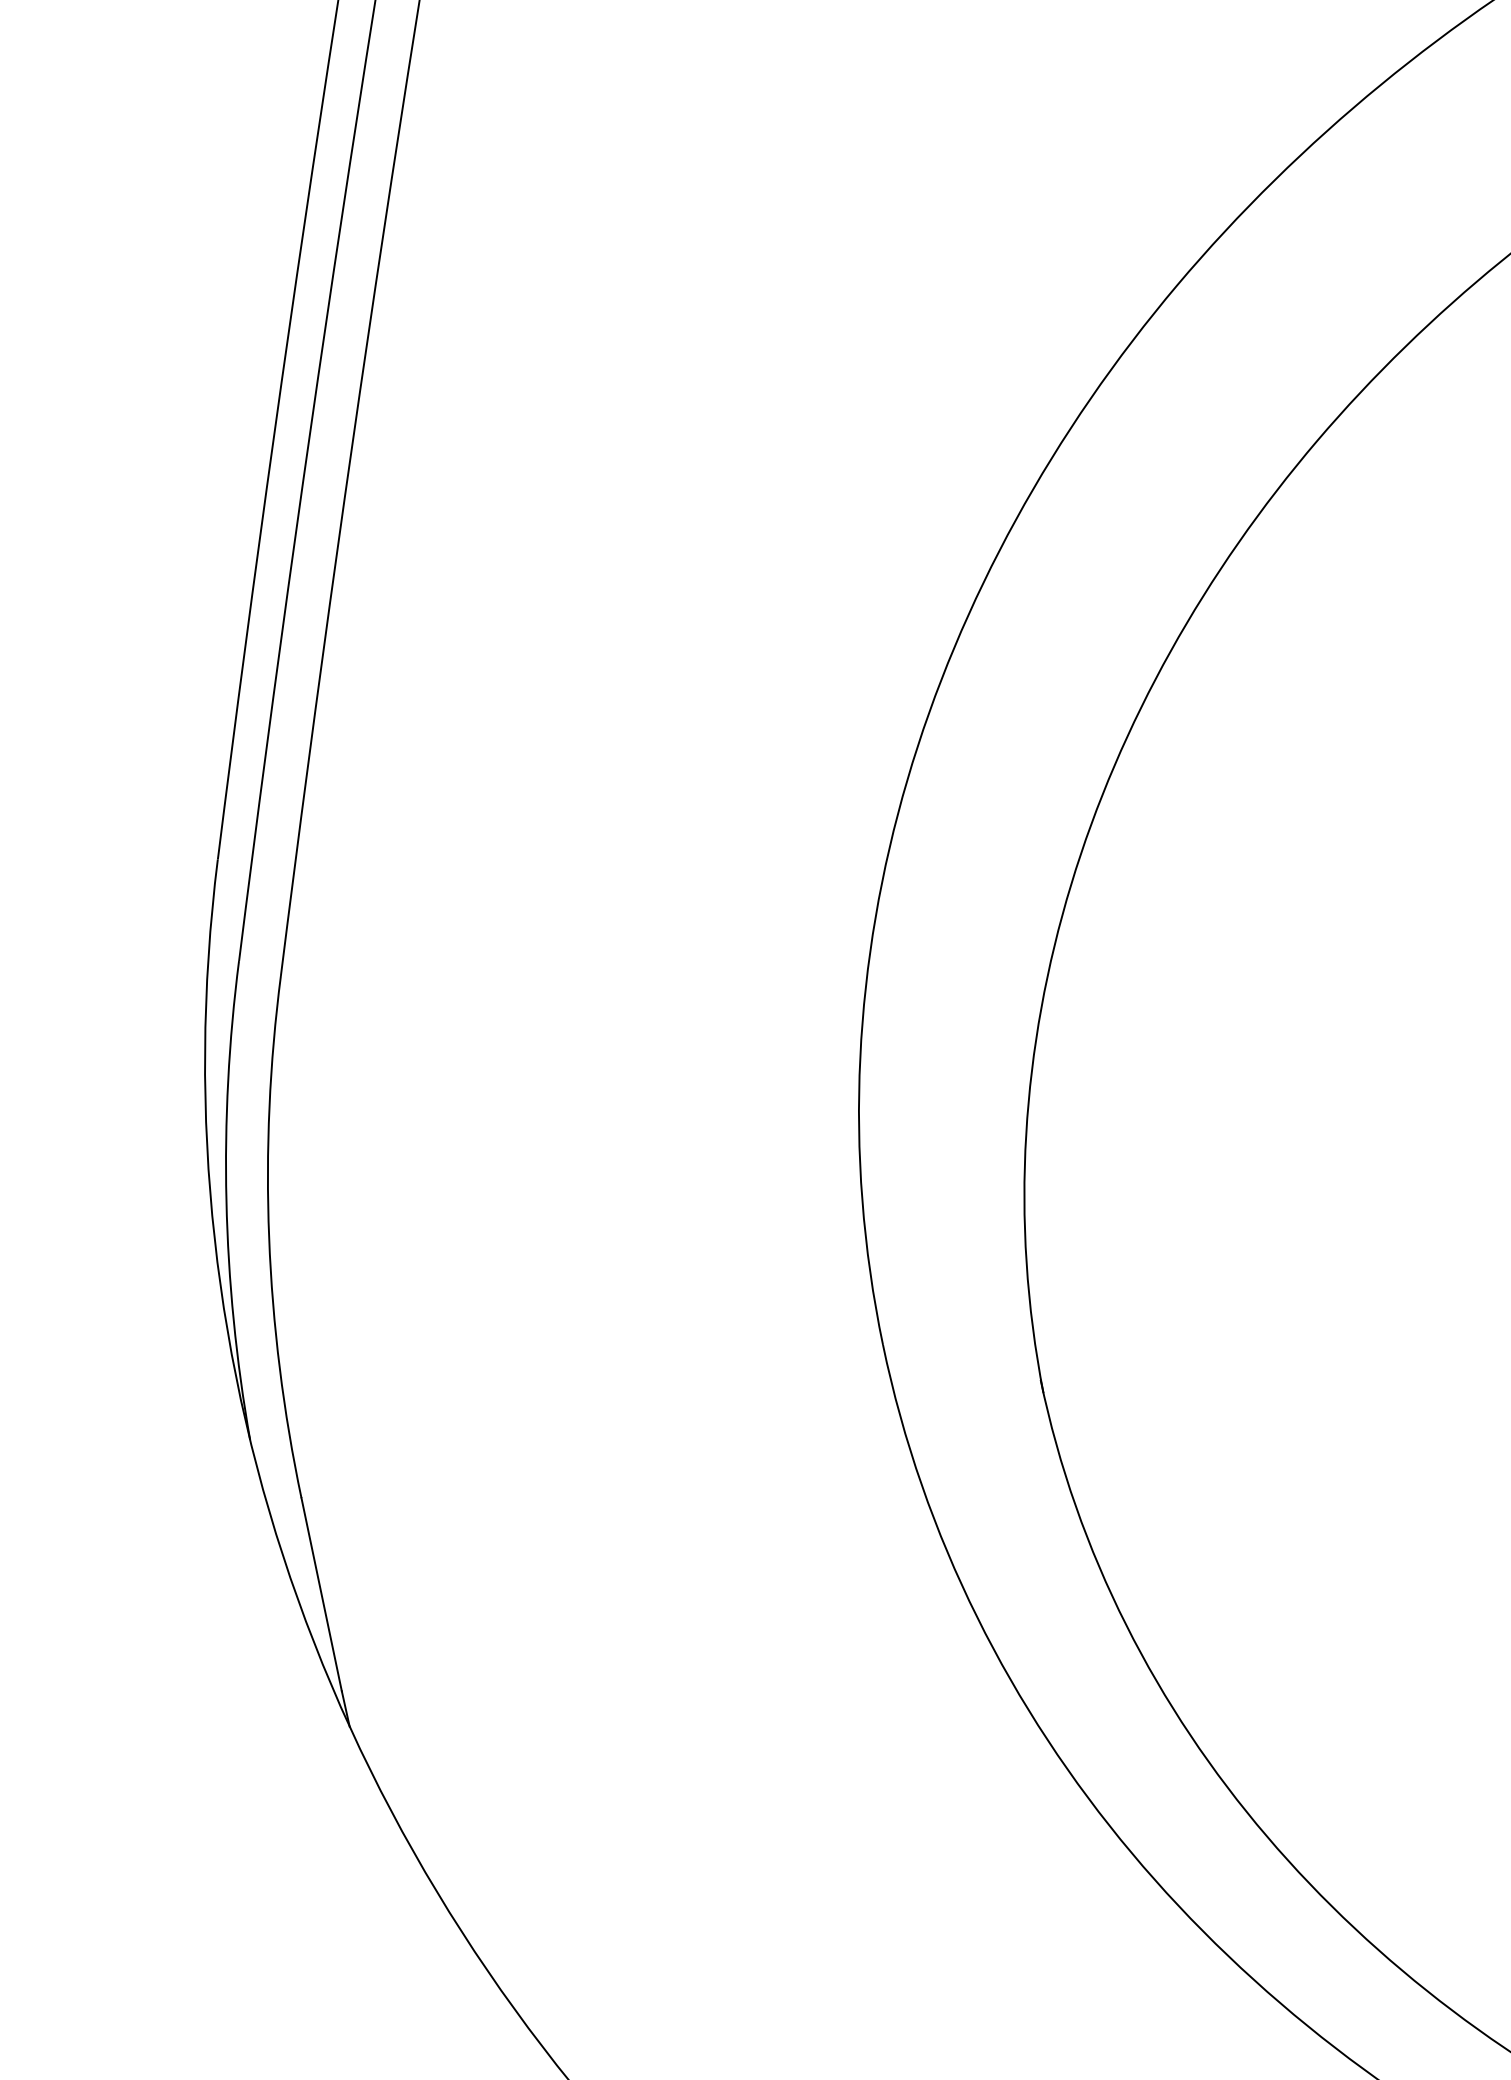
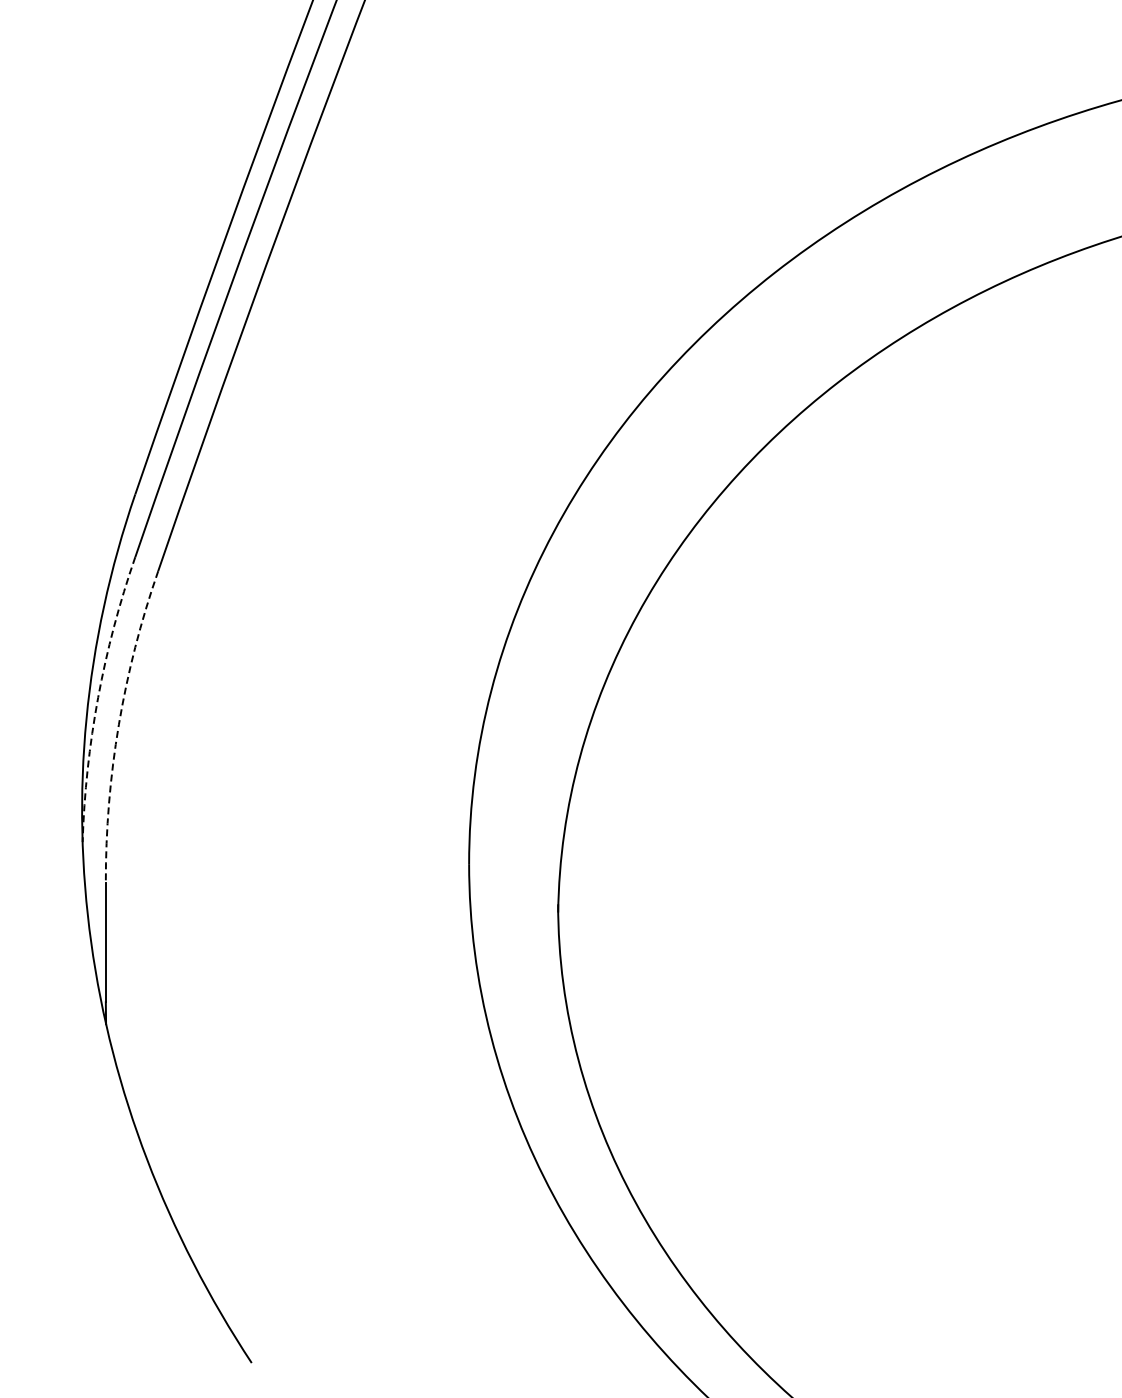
arc: (226, 1200) -> (98, 697), solid -> dashed
arc: (268, 1237) -> (118, 724), solid -> dashed

